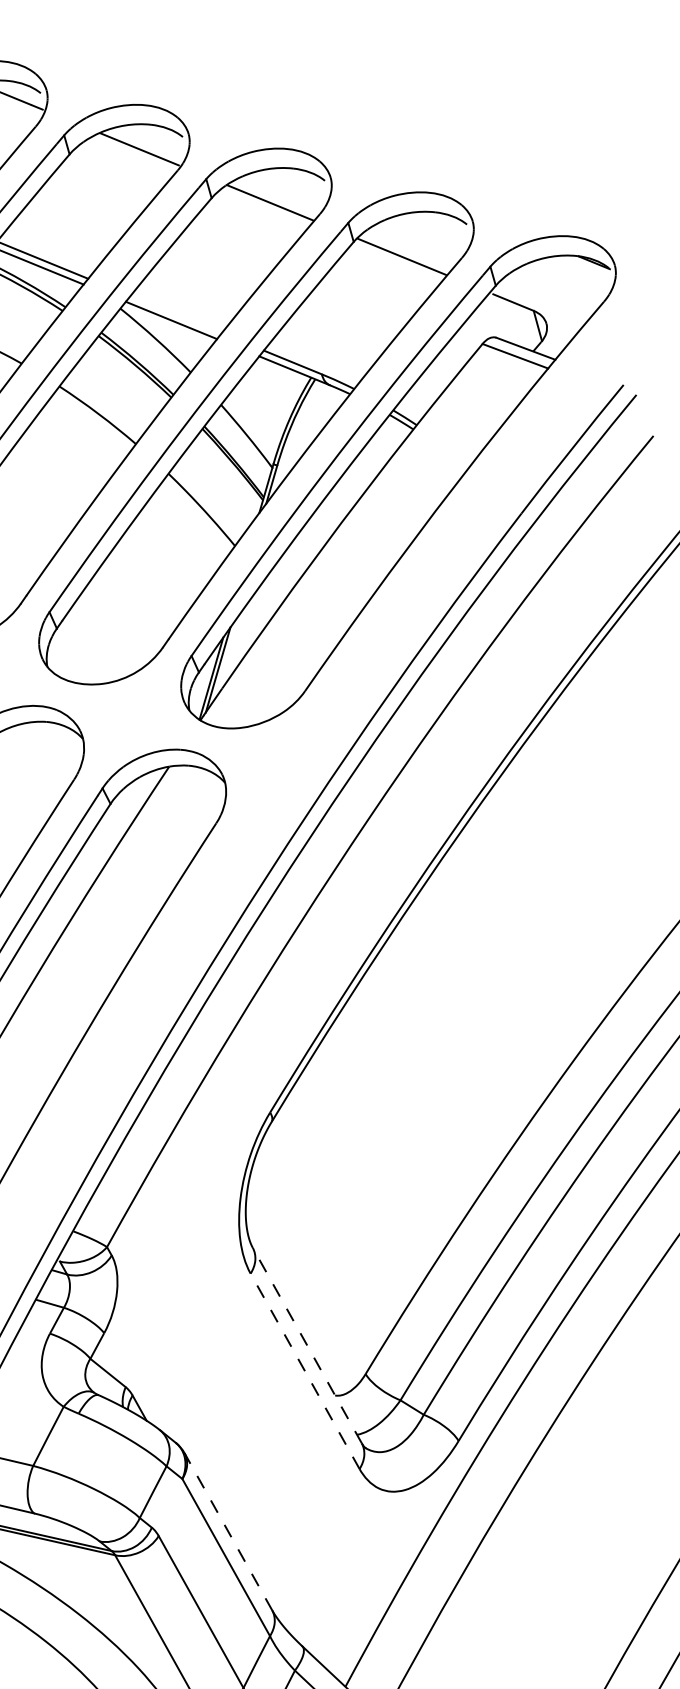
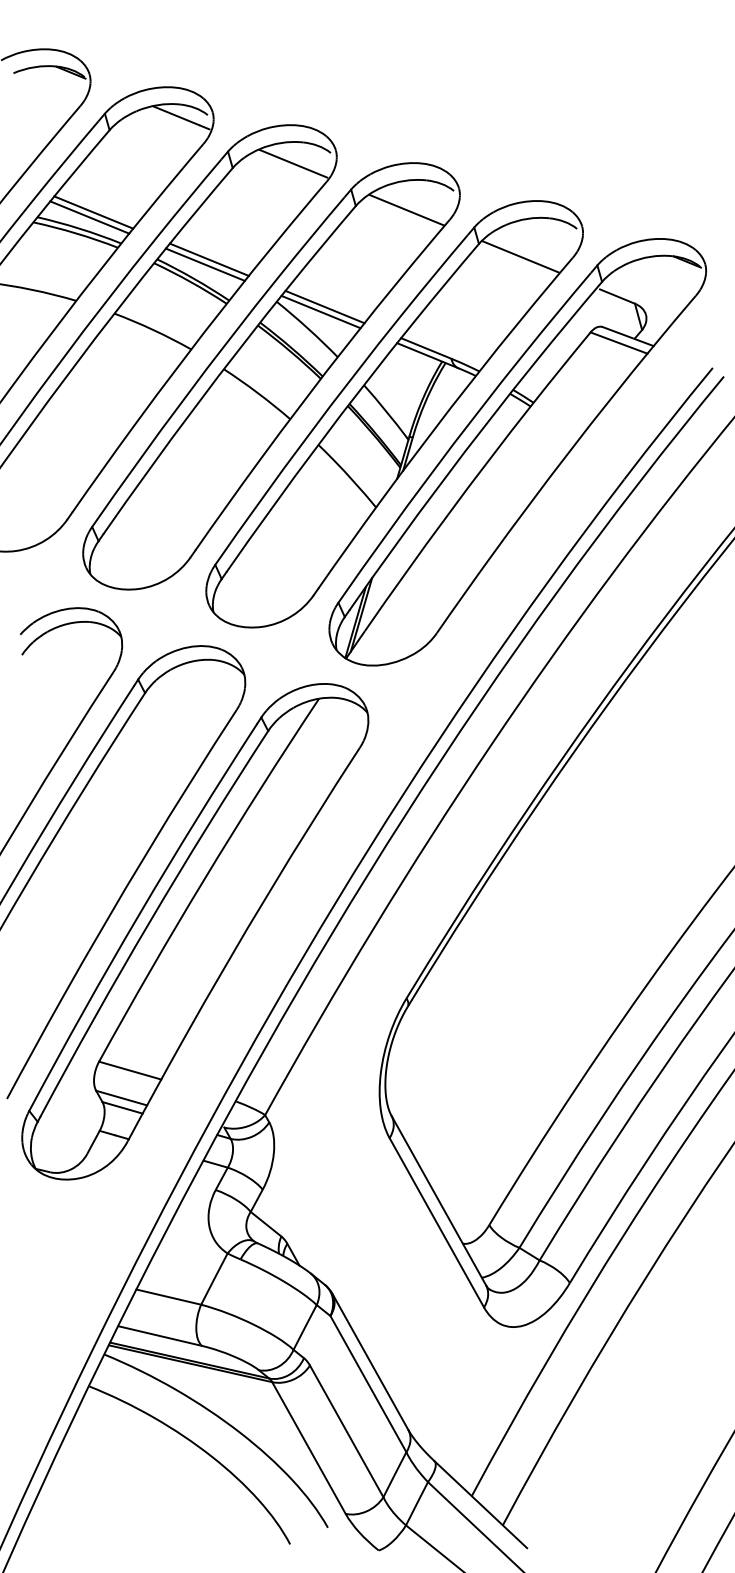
line: (175, 314) -> (324, 306), added
line: (307, 1345) -> (438, 1200), dashed -> solid
line: (304, 1371) -> (436, 1222), dashed -> solid
line: (228, 1531) -> (370, 1361), dashed -> solid

